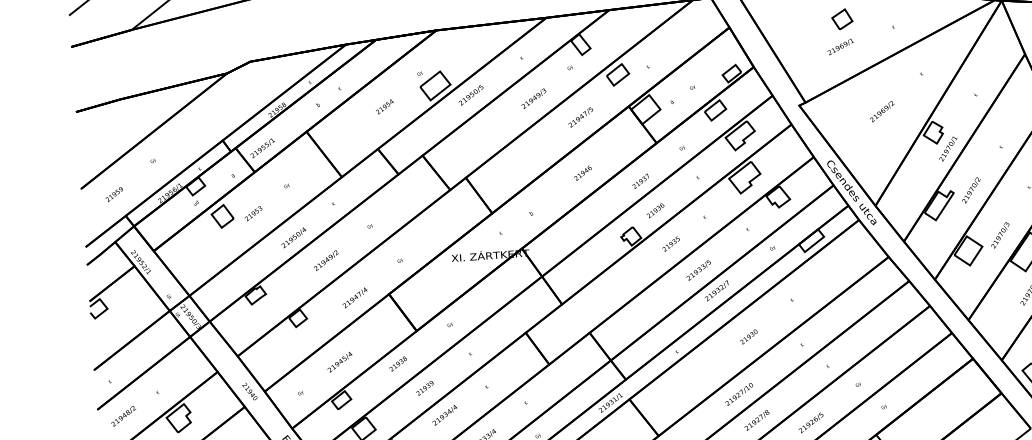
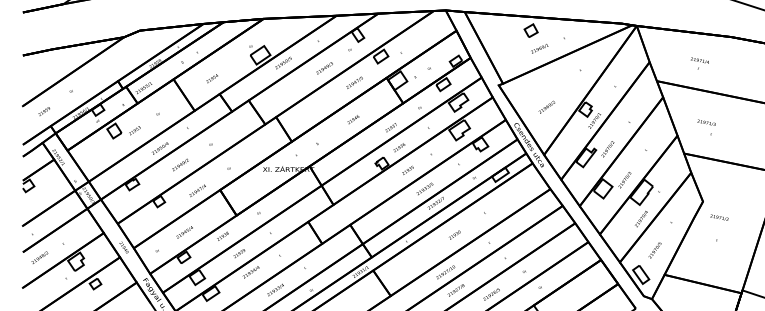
text: (840, 46) -> (539, 48), moved
text: (383, 106) -> (211, 78), moved
text: (881, 110) -> (546, 106), moved

